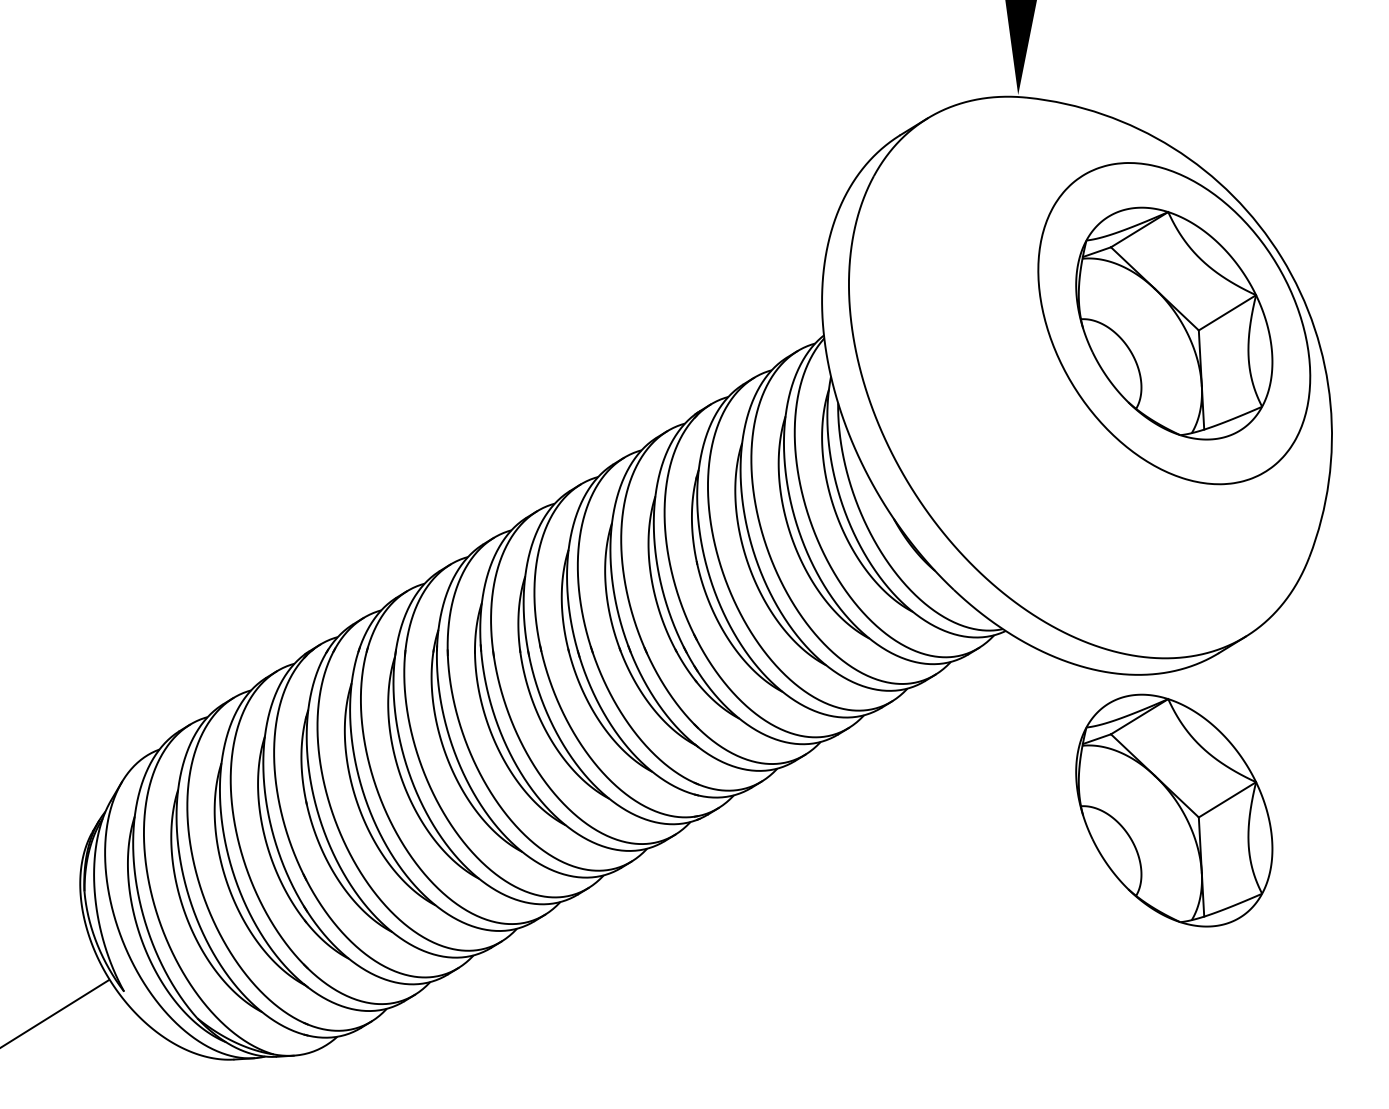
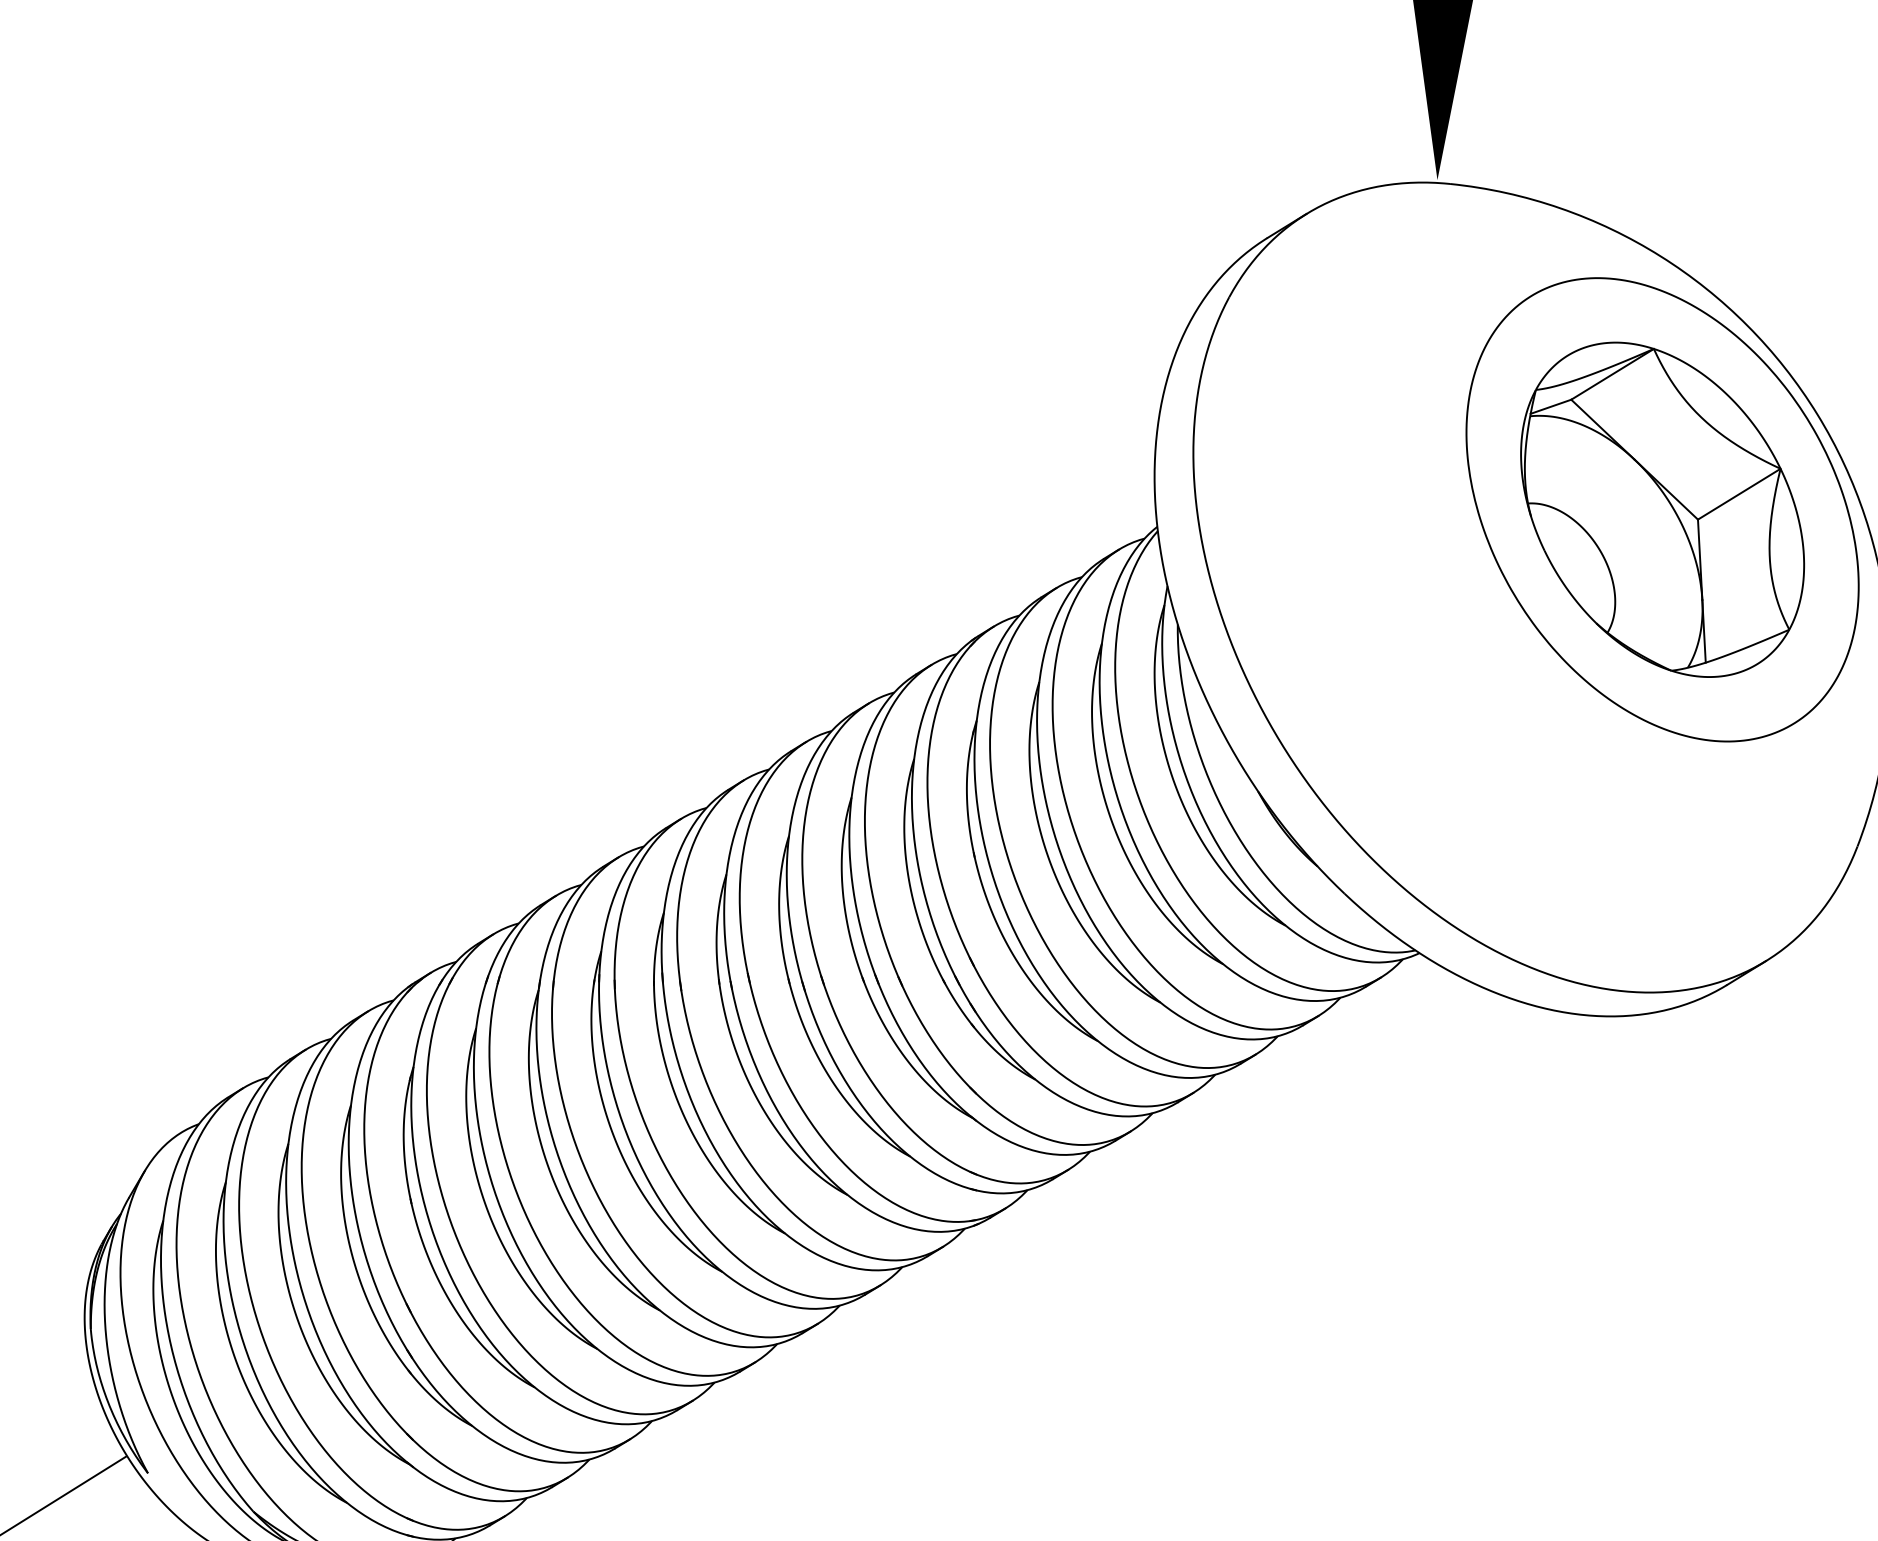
part: (1174, 810) -> (1662, 1212), removed

